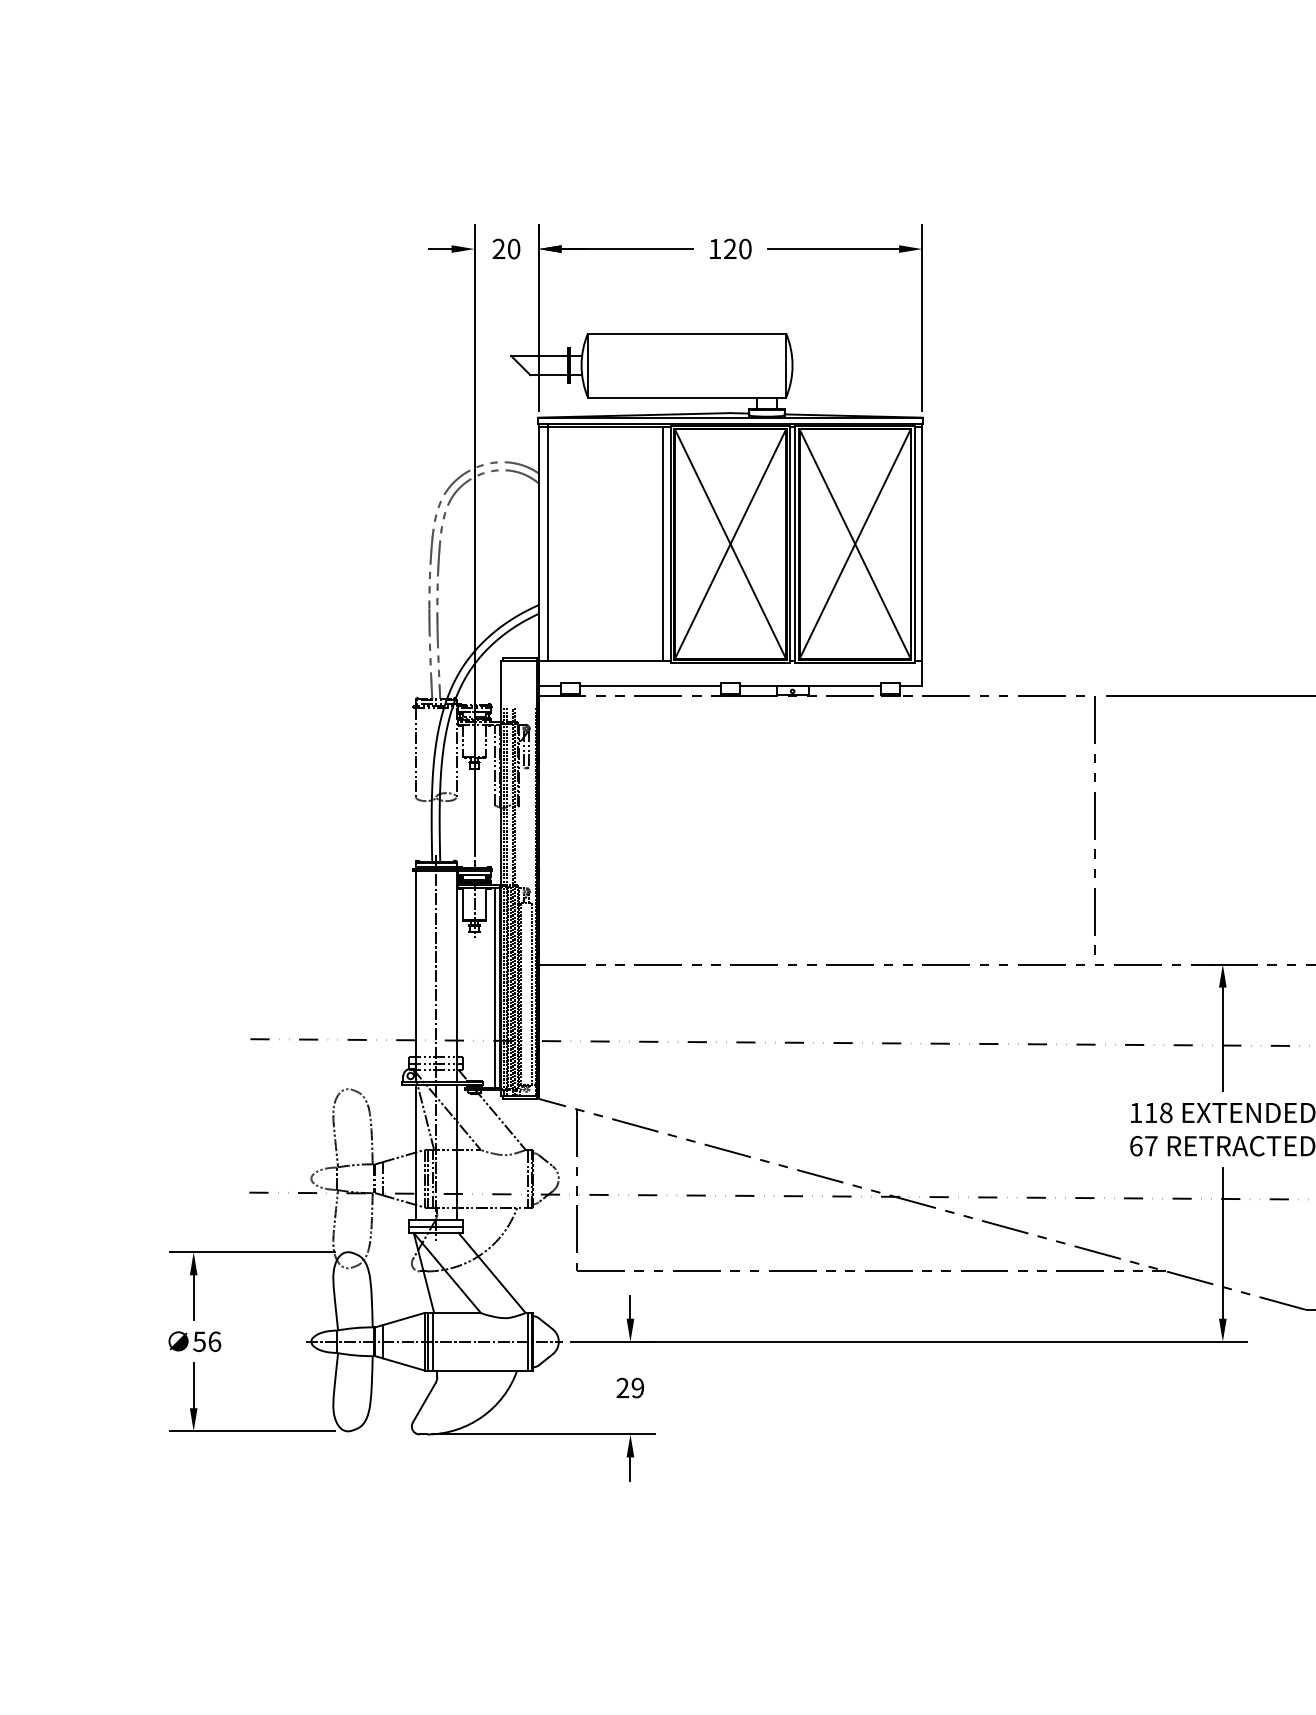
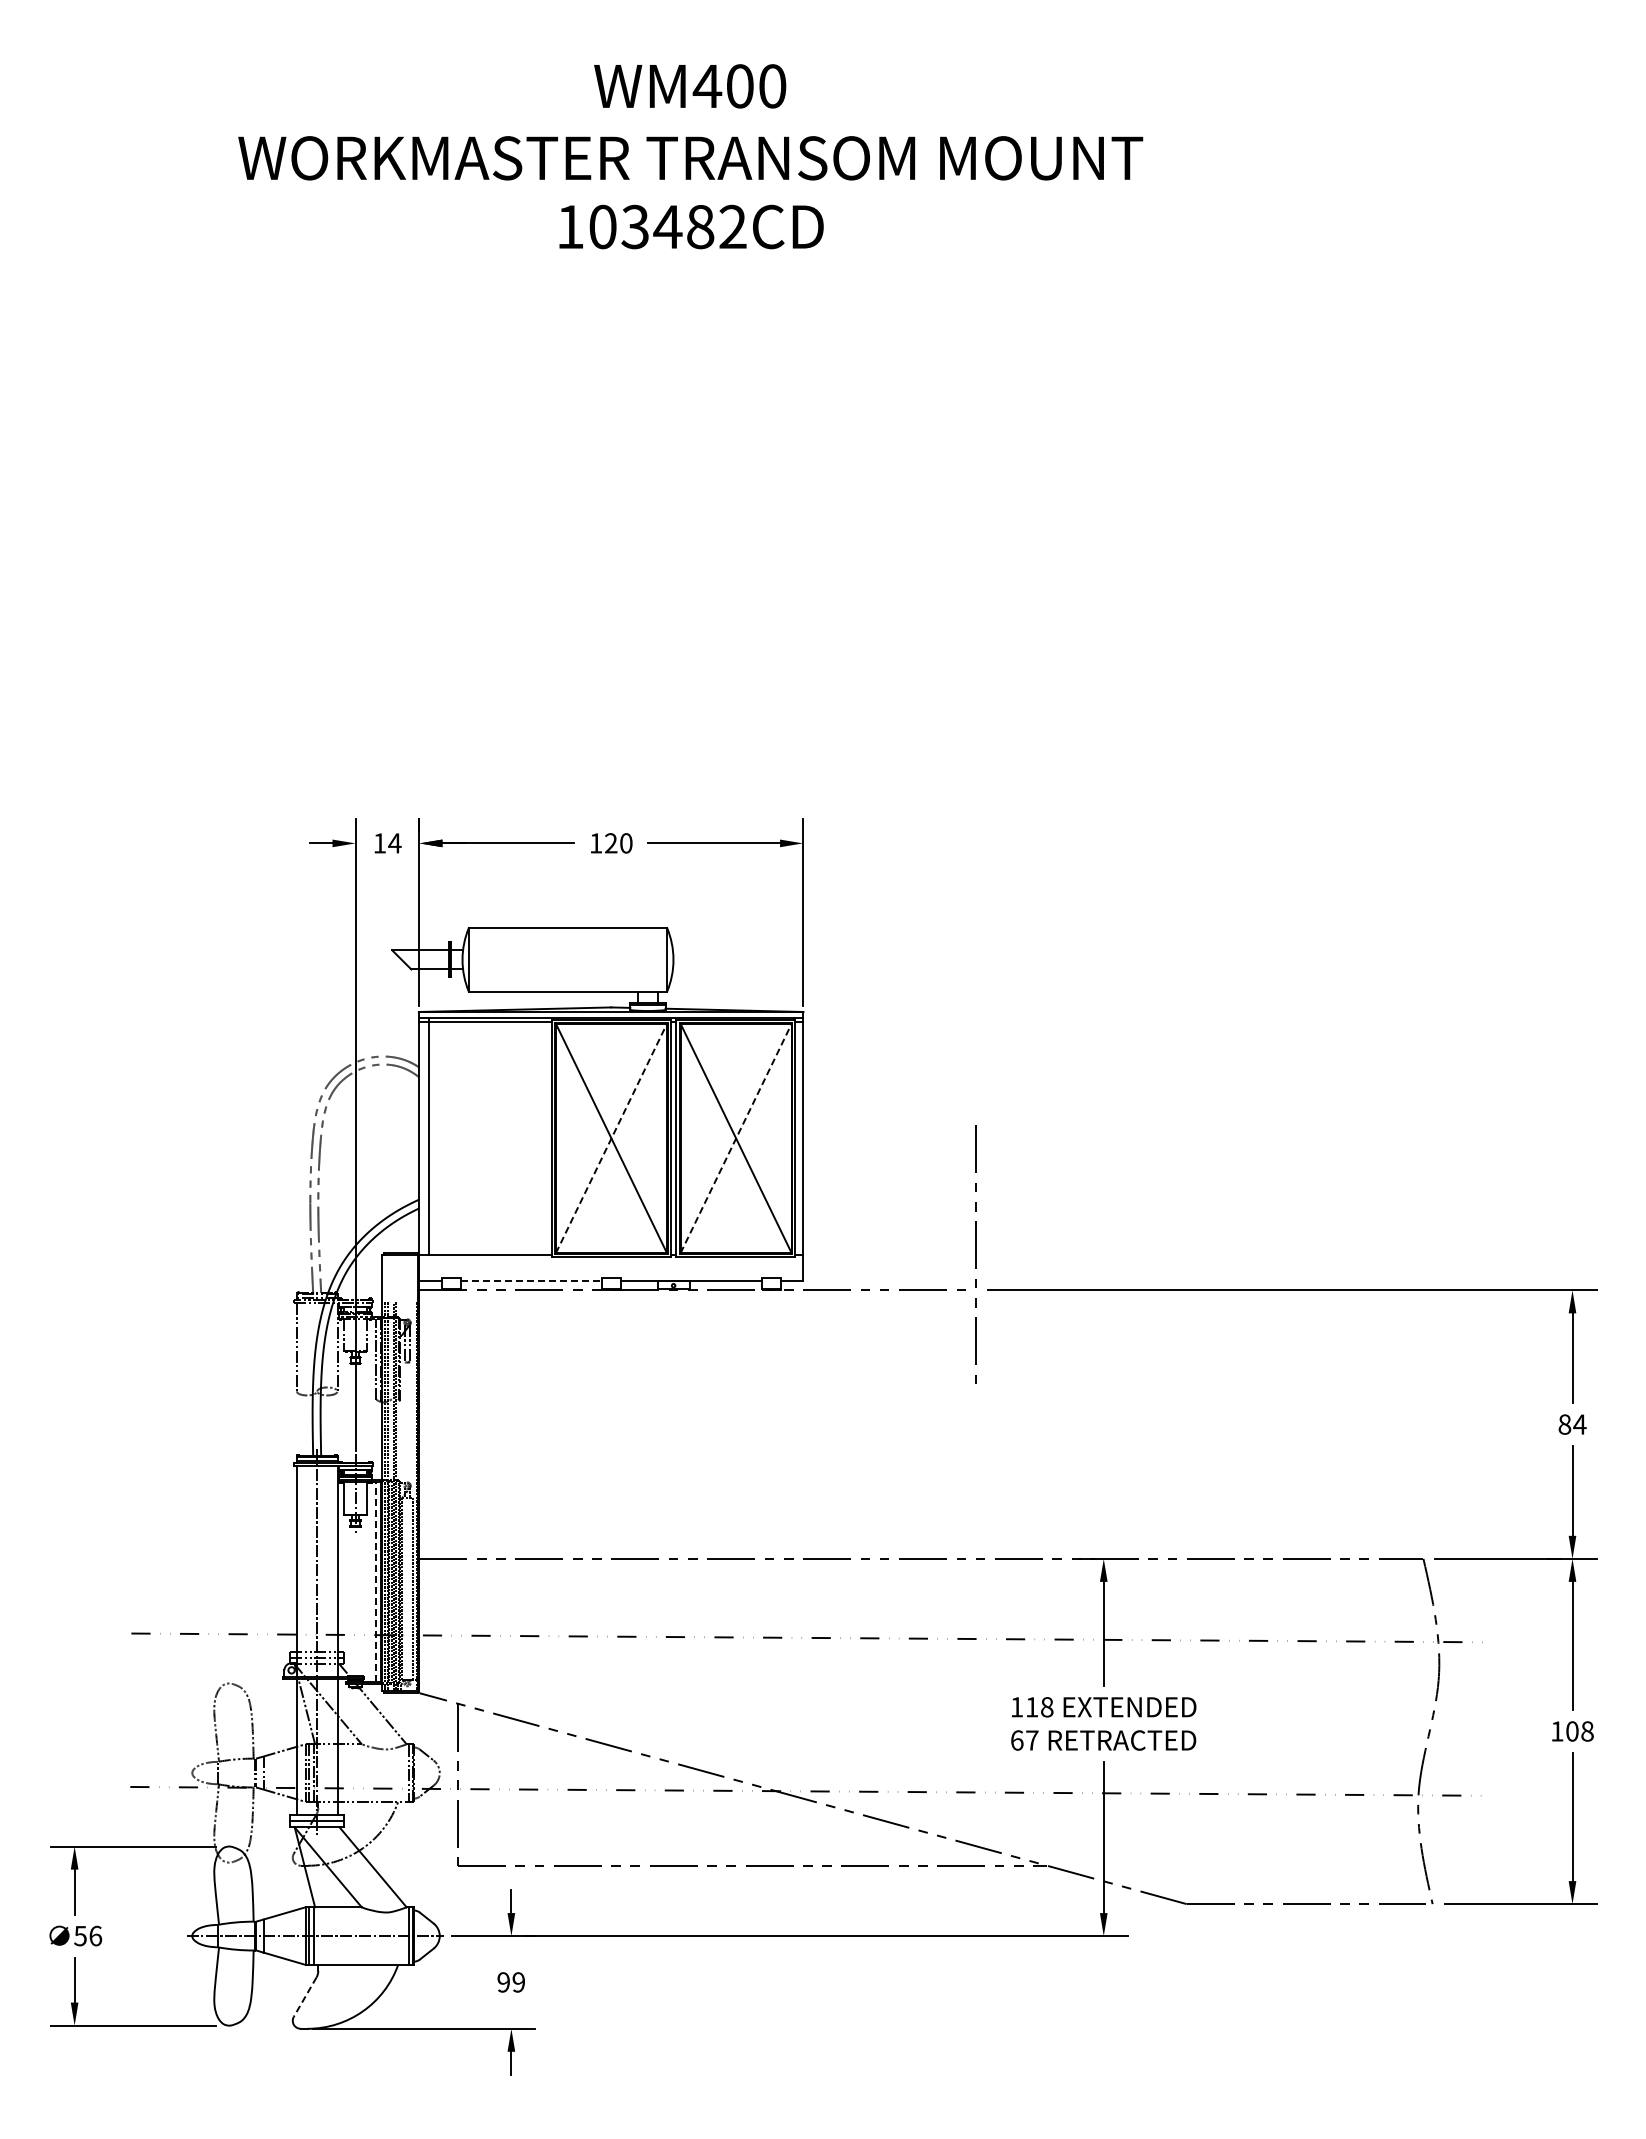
text: (506, 249) -> (387, 843), 20 -> 14
line: (663, 544) -> (544, 1138), removed
line: (730, 544) -> (611, 1138), solid -> dashed
line: (855, 544) -> (736, 1138), solid -> dashed
line: (650, 686) -> (531, 1280), solid -> dashed
line: (1094, 825) -> (975, 1254), moved
line: (495, 988) -> (376, 1582), solid -> dashed
text: (622, 1388) -> (503, 1982), 29 -> 99
line: (424, 1403) -> (305, 1997), solid -> dashed

